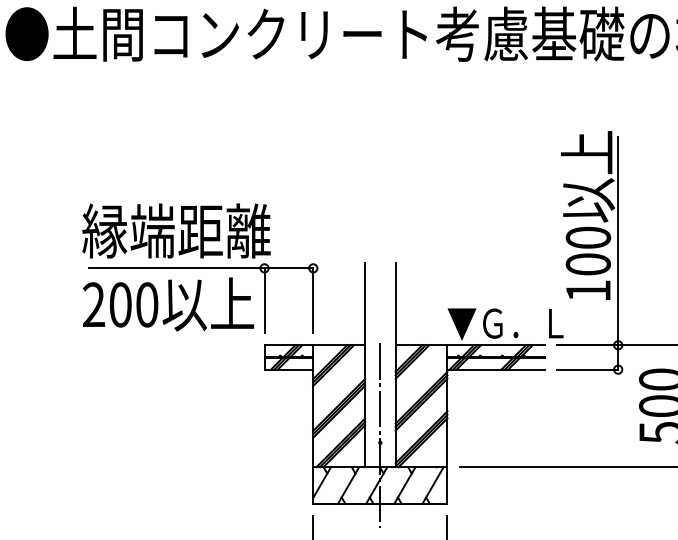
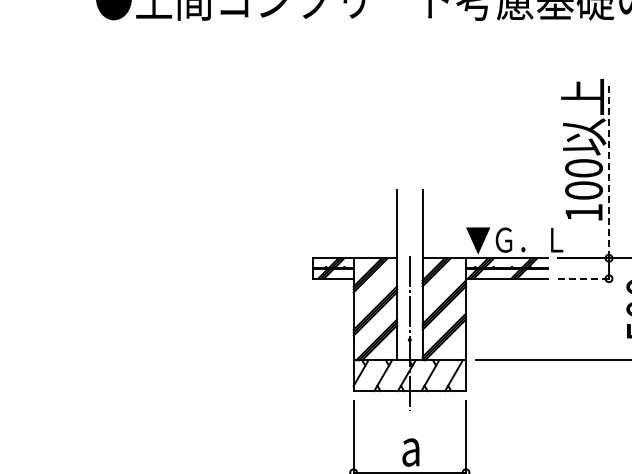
line: (618, 240) -> (609, 170), solid -> dashed
part: (199, 267) -> (258, 193), removed
line: (587, 369) -> (583, 278), solid -> dashed

